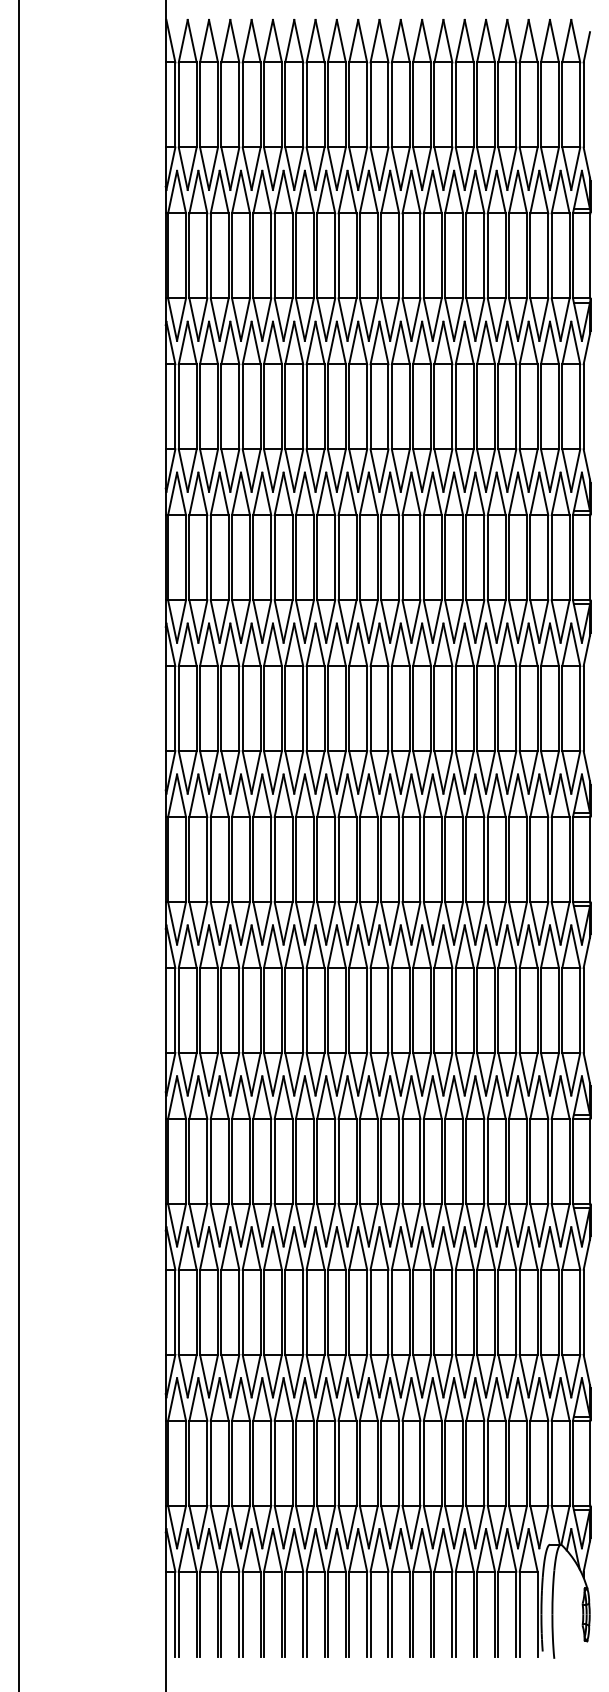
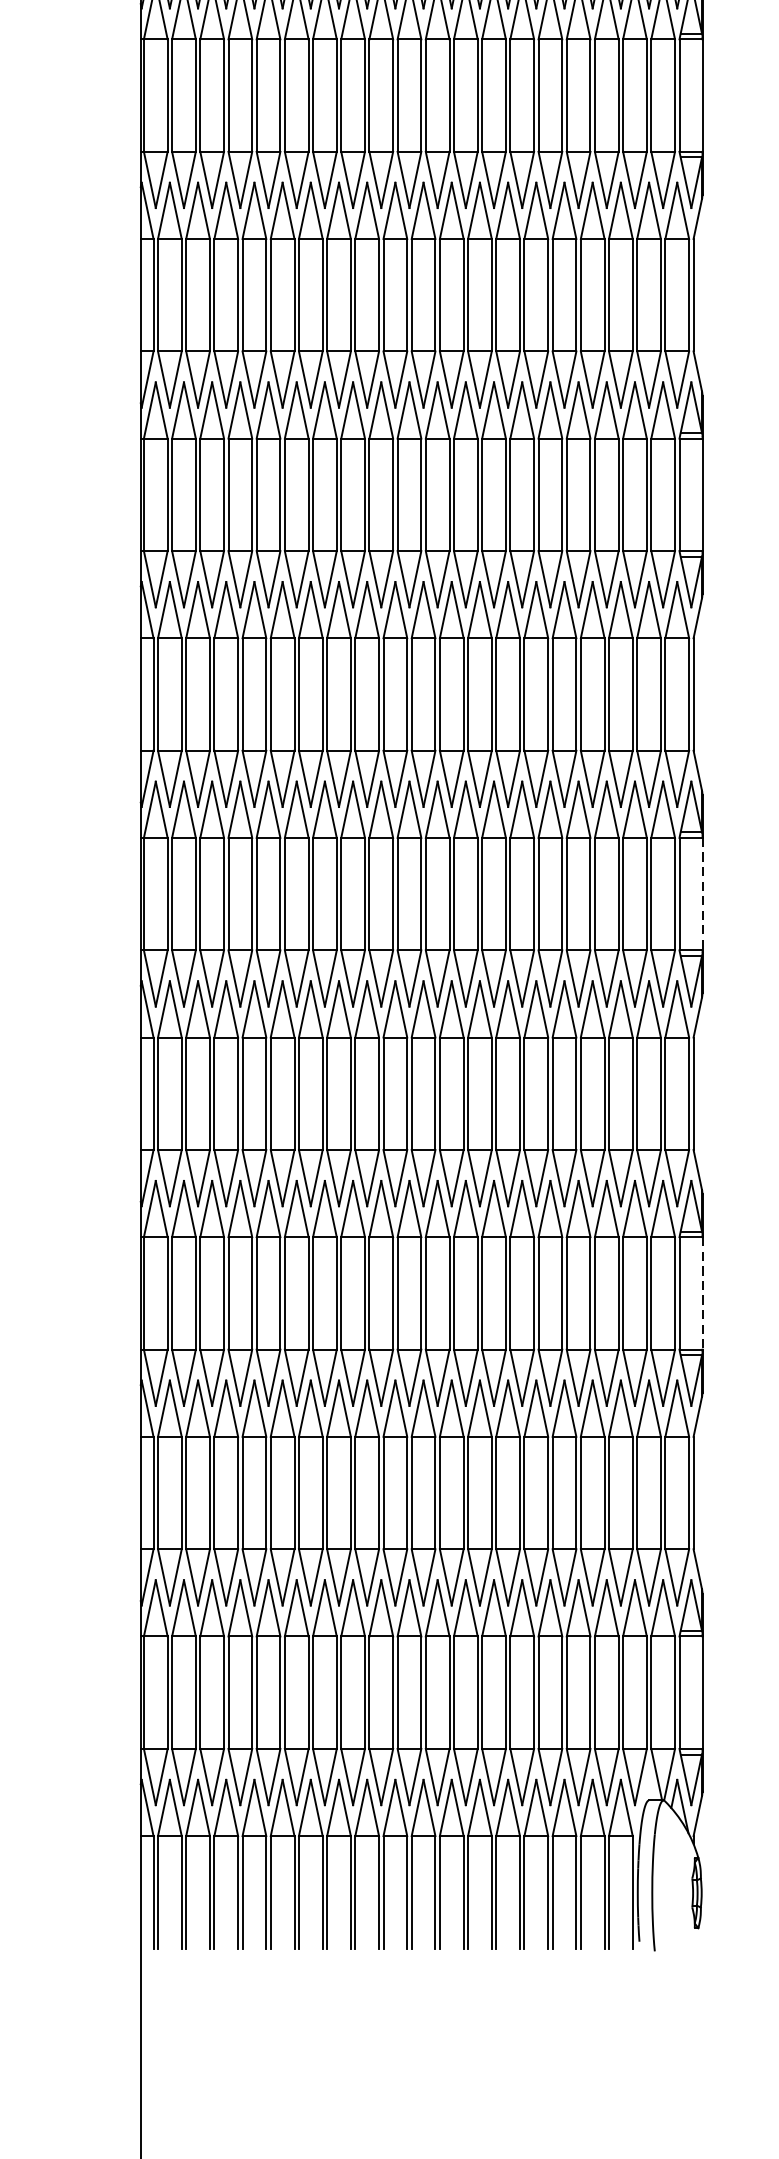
line: (590, 860) -> (702, 895), solid -> dashed
line: (590, 1161) -> (702, 1293), solid -> dashed

